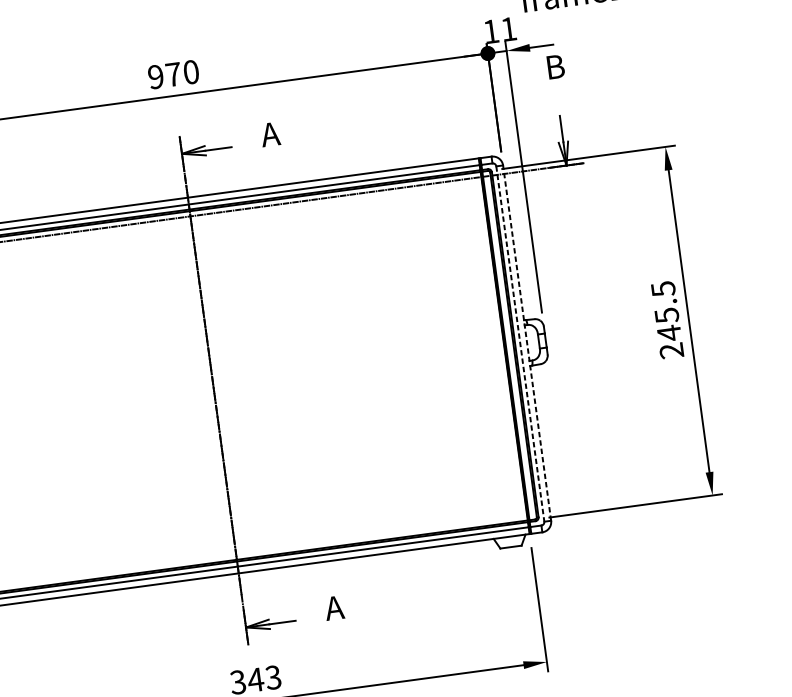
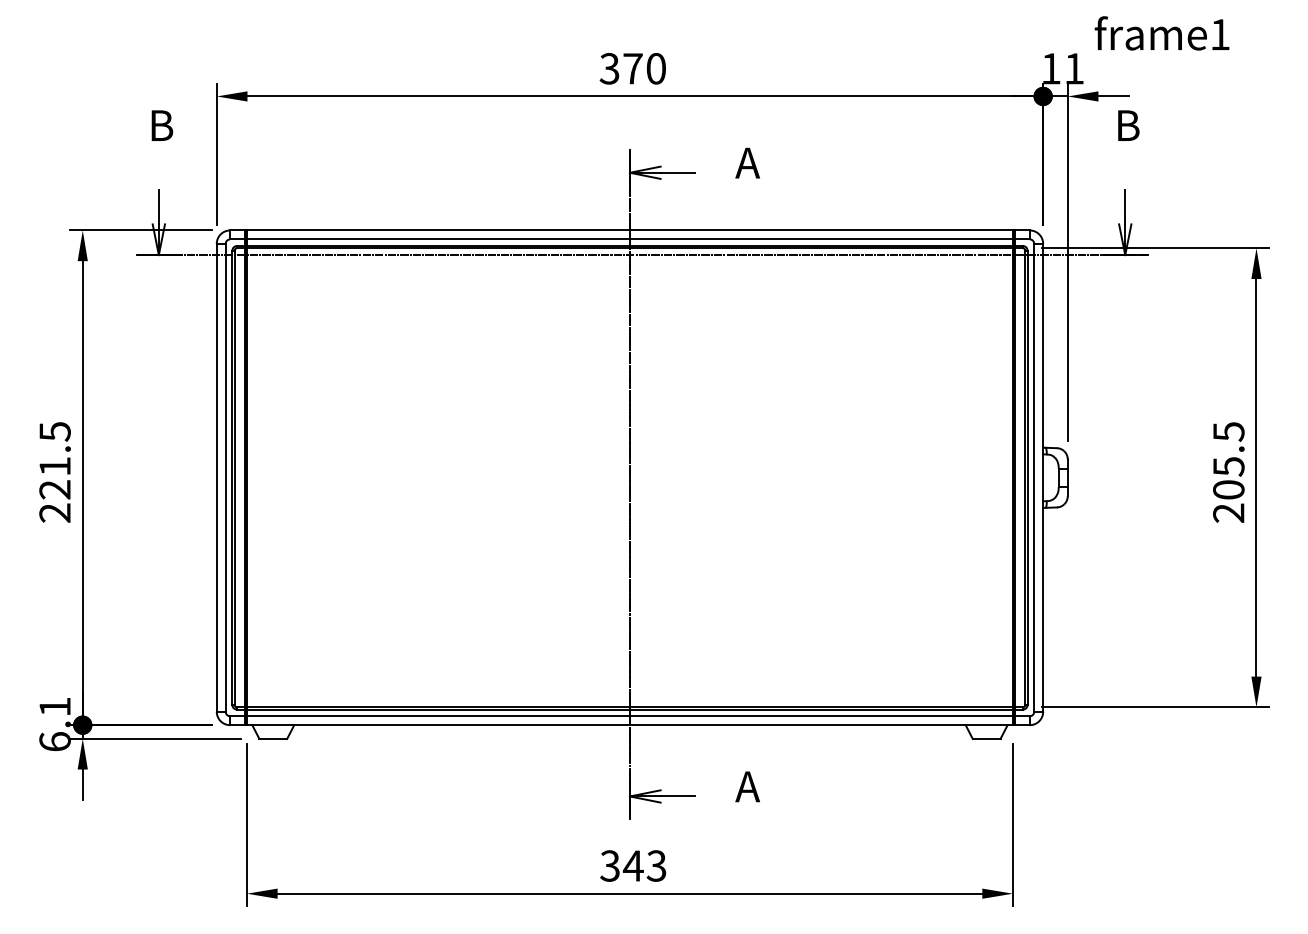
text: (155, 76) -> (609, 68), 970 -> 370
text: (669, 332) -> (1228, 489), 245.5 -> 205.5
line: (527, 342) -> (1043, 477), dashed -> solid
line: (520, 343) -> (1034, 477), dashed -> solid

